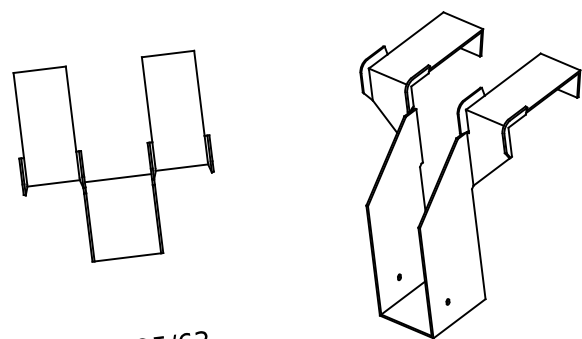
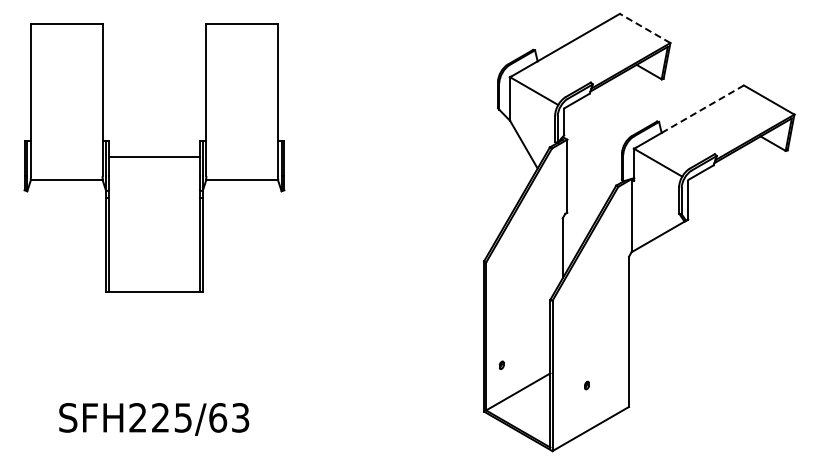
line: (462, 20) -> (644, 28), solid -> dashed
line: (513, 74) -> (703, 108), solid -> dashed
line: (118, 178) -> (154, 157), moved
part: (399, 276) -> (501, 364), moved
part: (447, 302) -> (586, 385), moved

